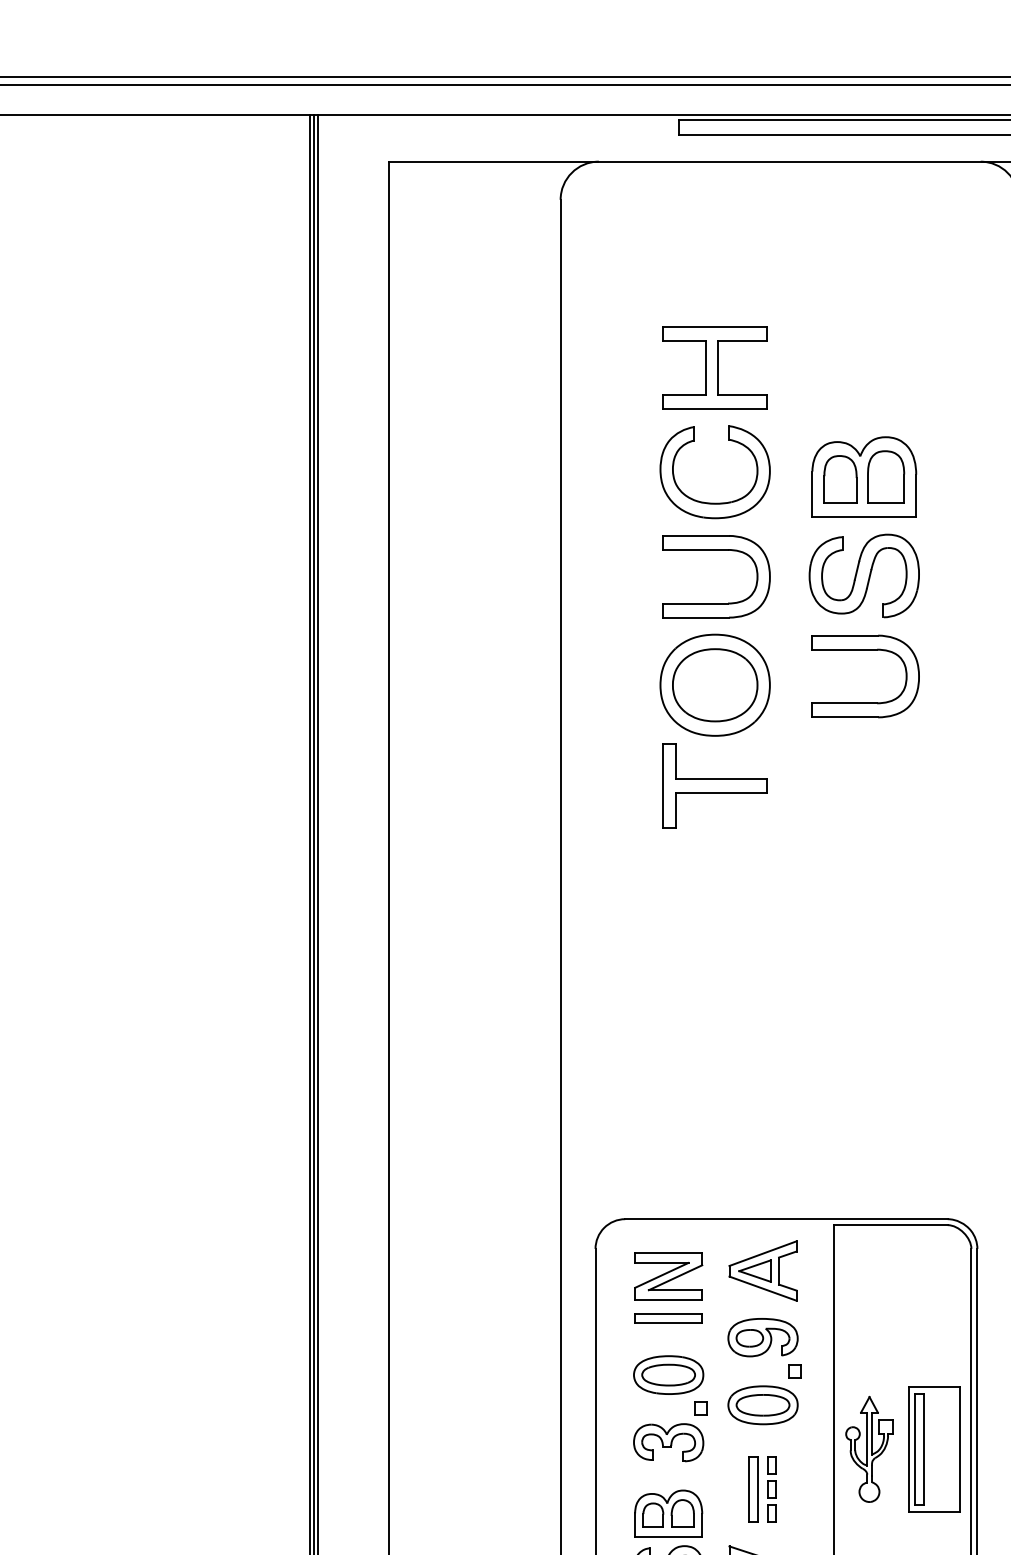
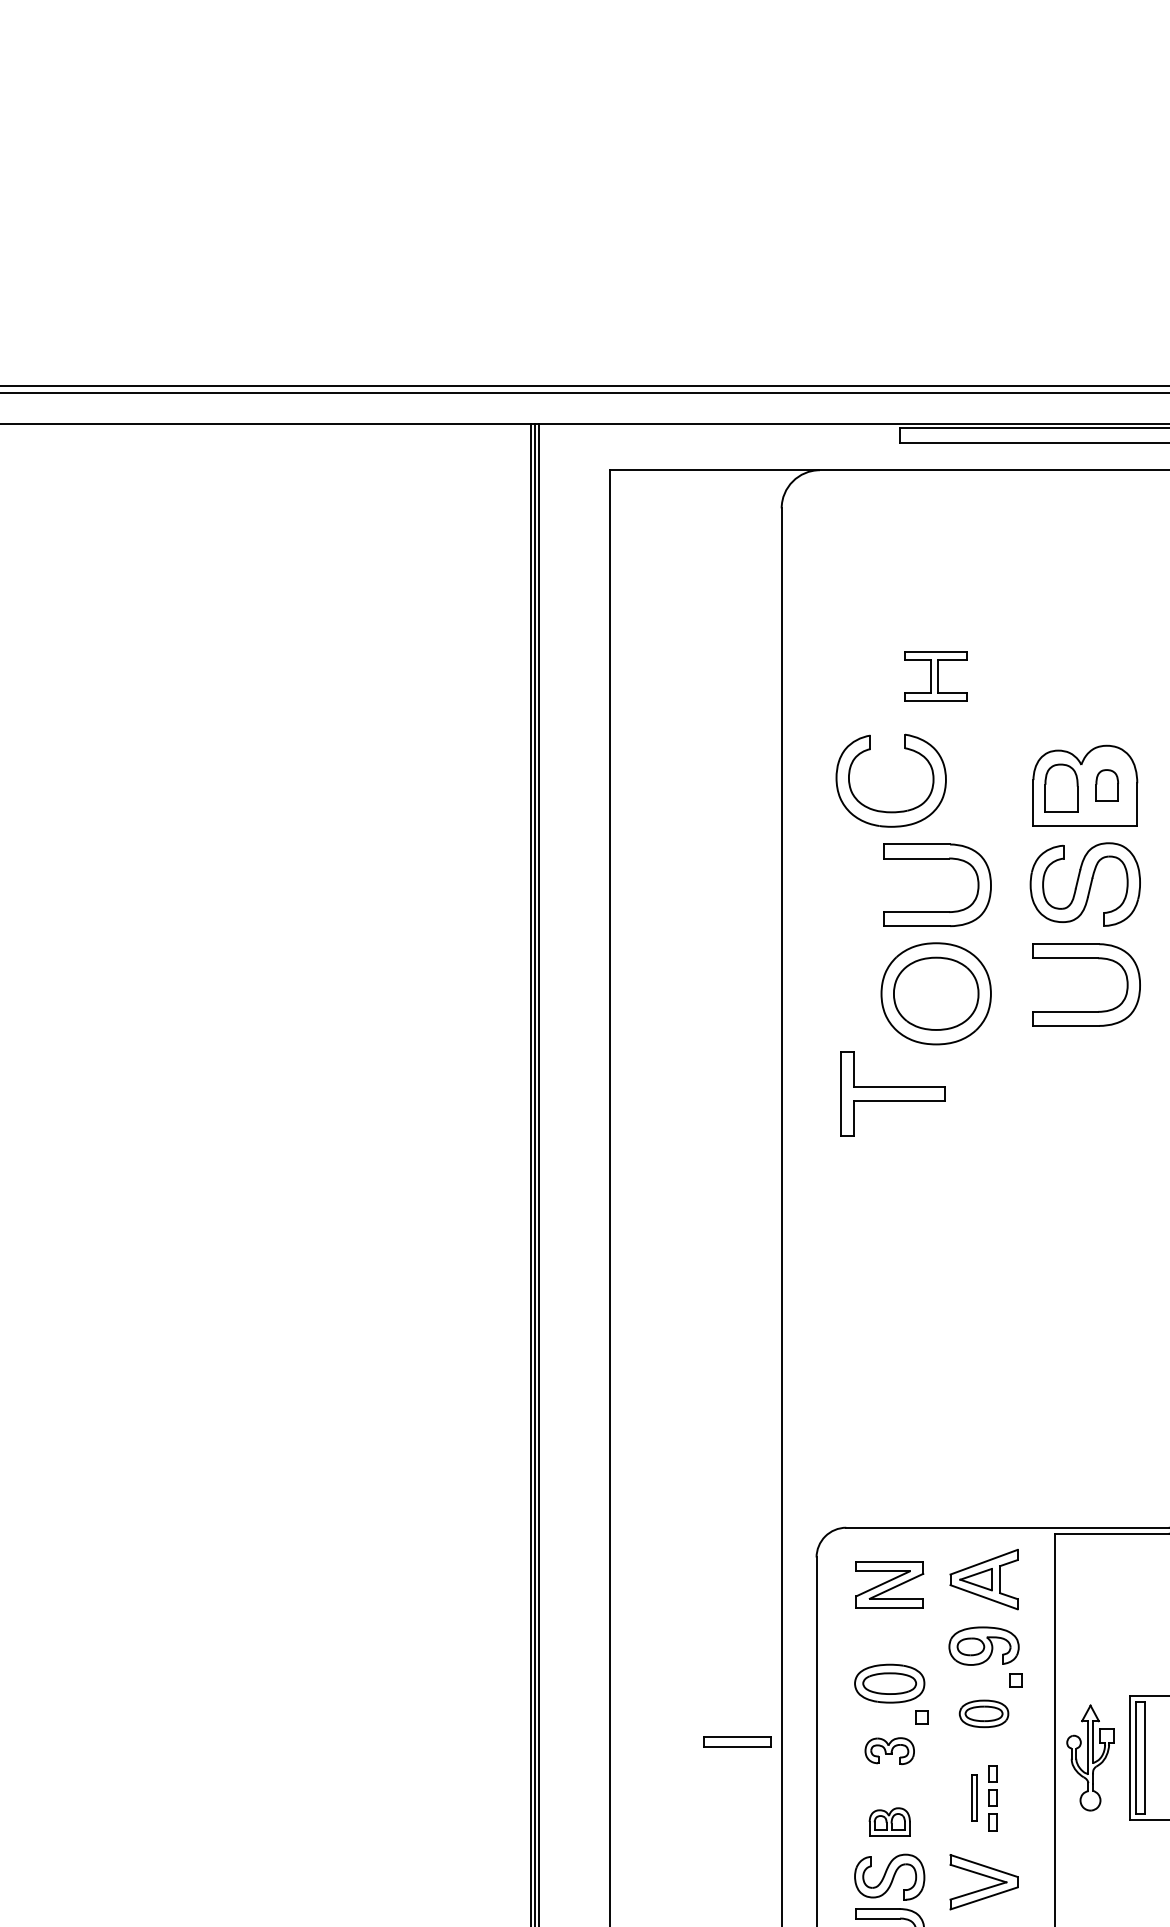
part: (714, 367) -> (935, 676), size x0.6
part: (886, 476) -> (1107, 785), size x0.6
part: (707, 501) -> (883, 810), moved
part: (714, 784) -> (892, 1093), moved
part: (668, 1317) -> (737, 1741), moved
part: (762, 1404) -> (983, 1713), size x0.7
part: (668, 1441) -> (889, 1750), size x0.7
part: (753, 1488) -> (974, 1797), size x0.7
part: (668, 1512) -> (889, 1821), size x0.6

